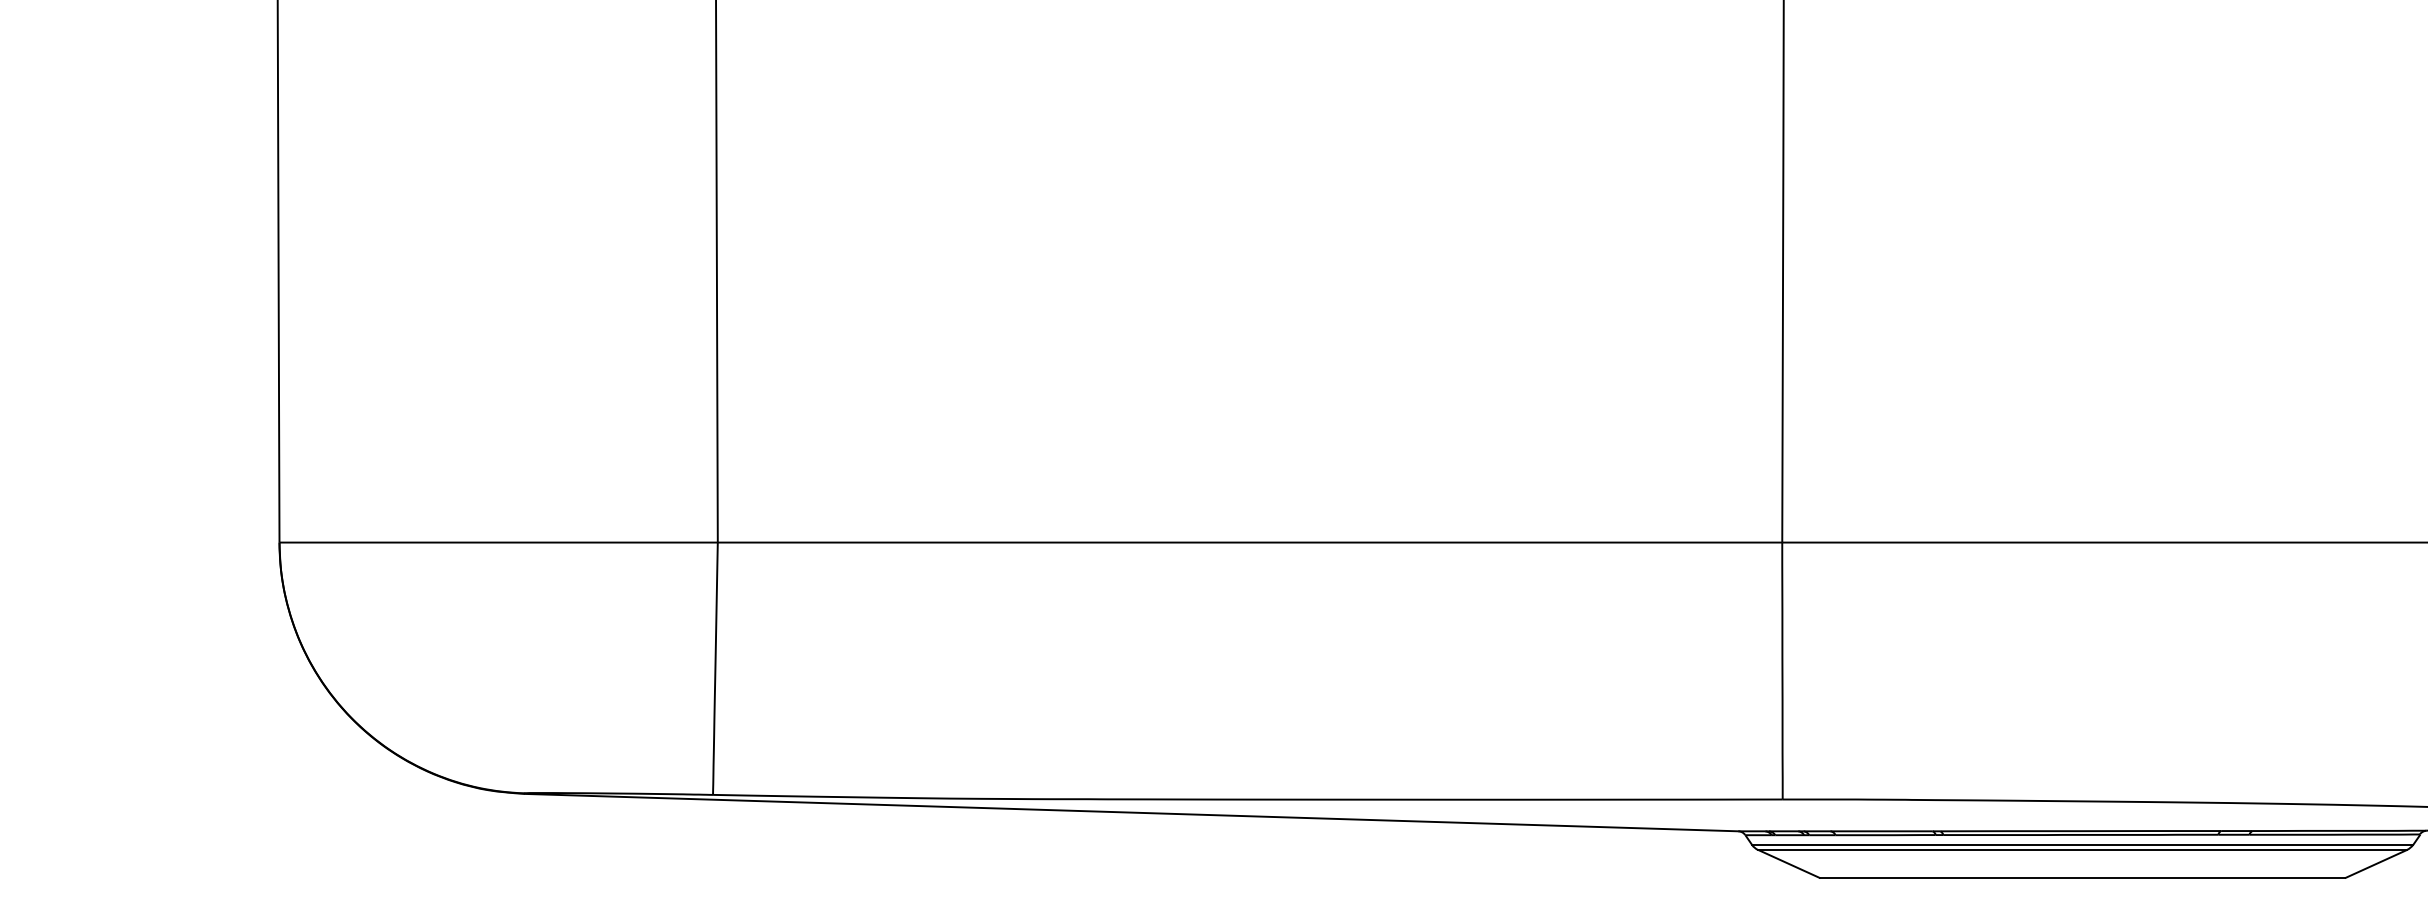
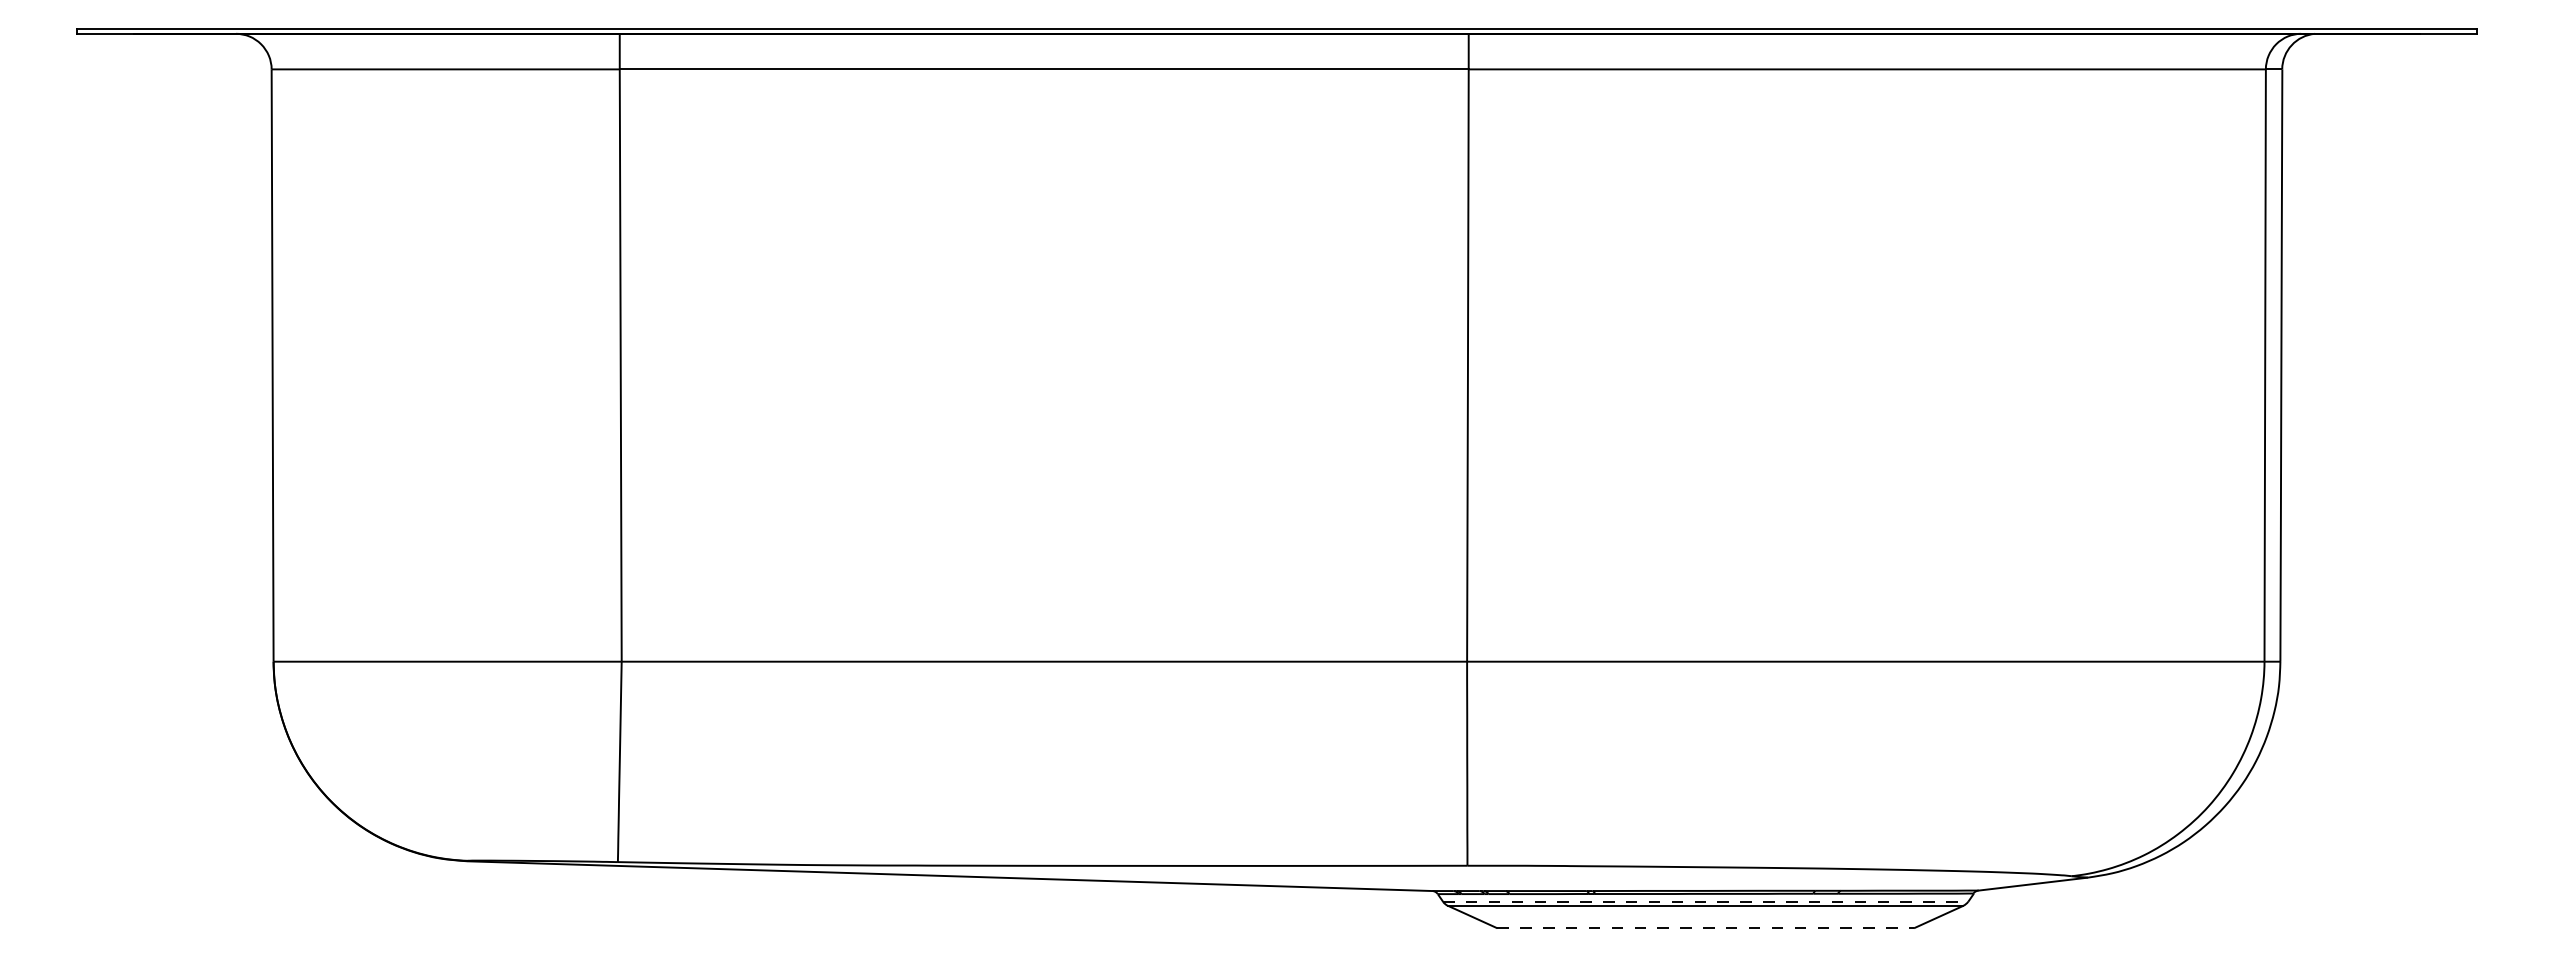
line: (2082, 844) -> (1705, 901), solid -> dashed
line: (2083, 878) -> (1706, 928), solid -> dashed

